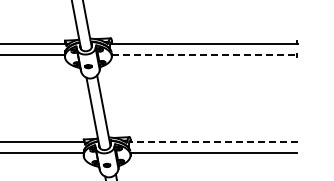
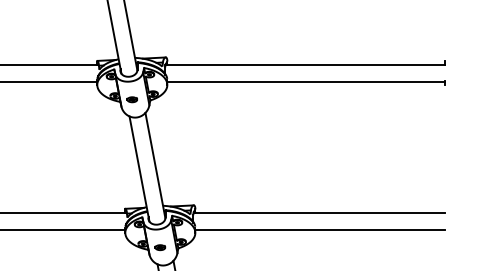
line: (204, 54) -> (306, 81), dashed -> solid
line: (212, 142) -> (318, 213), dashed -> solid

